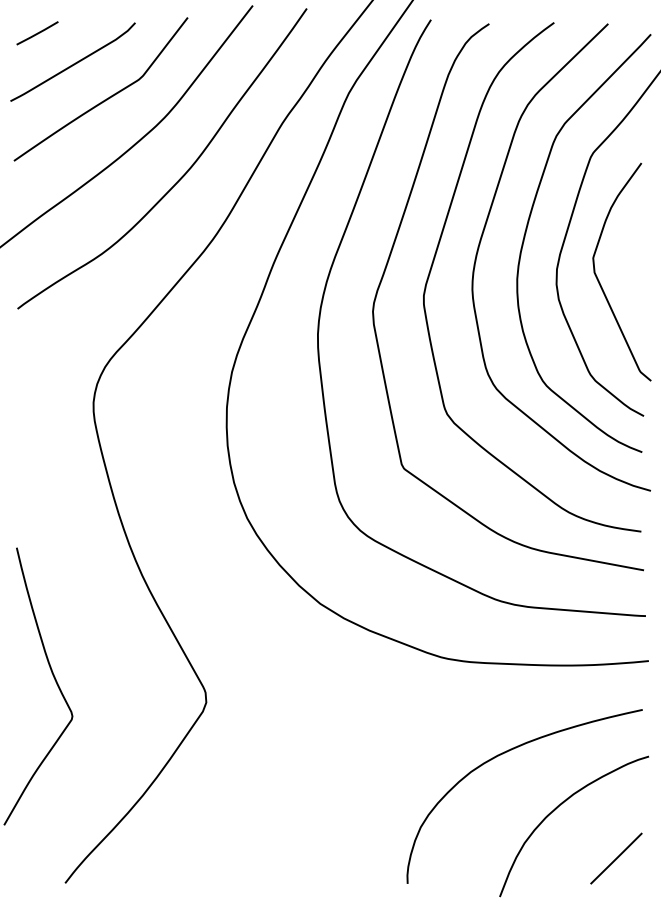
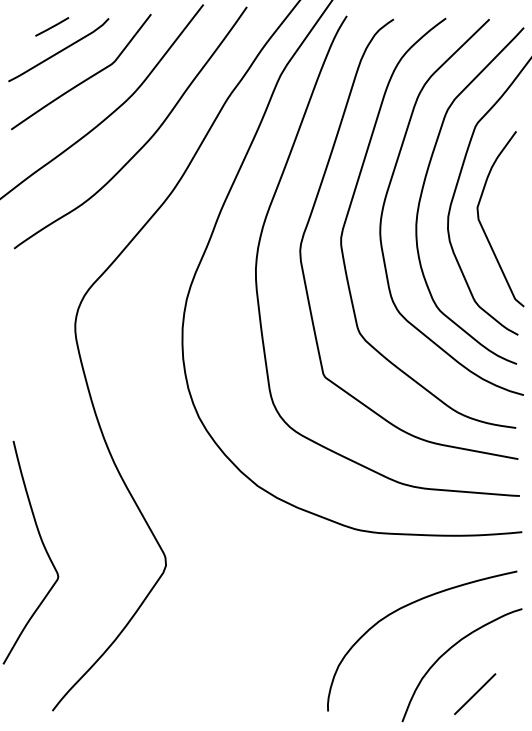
line: (37, 32) -> (52, 26), moved
line: (616, 857) -> (475, 693), moved

